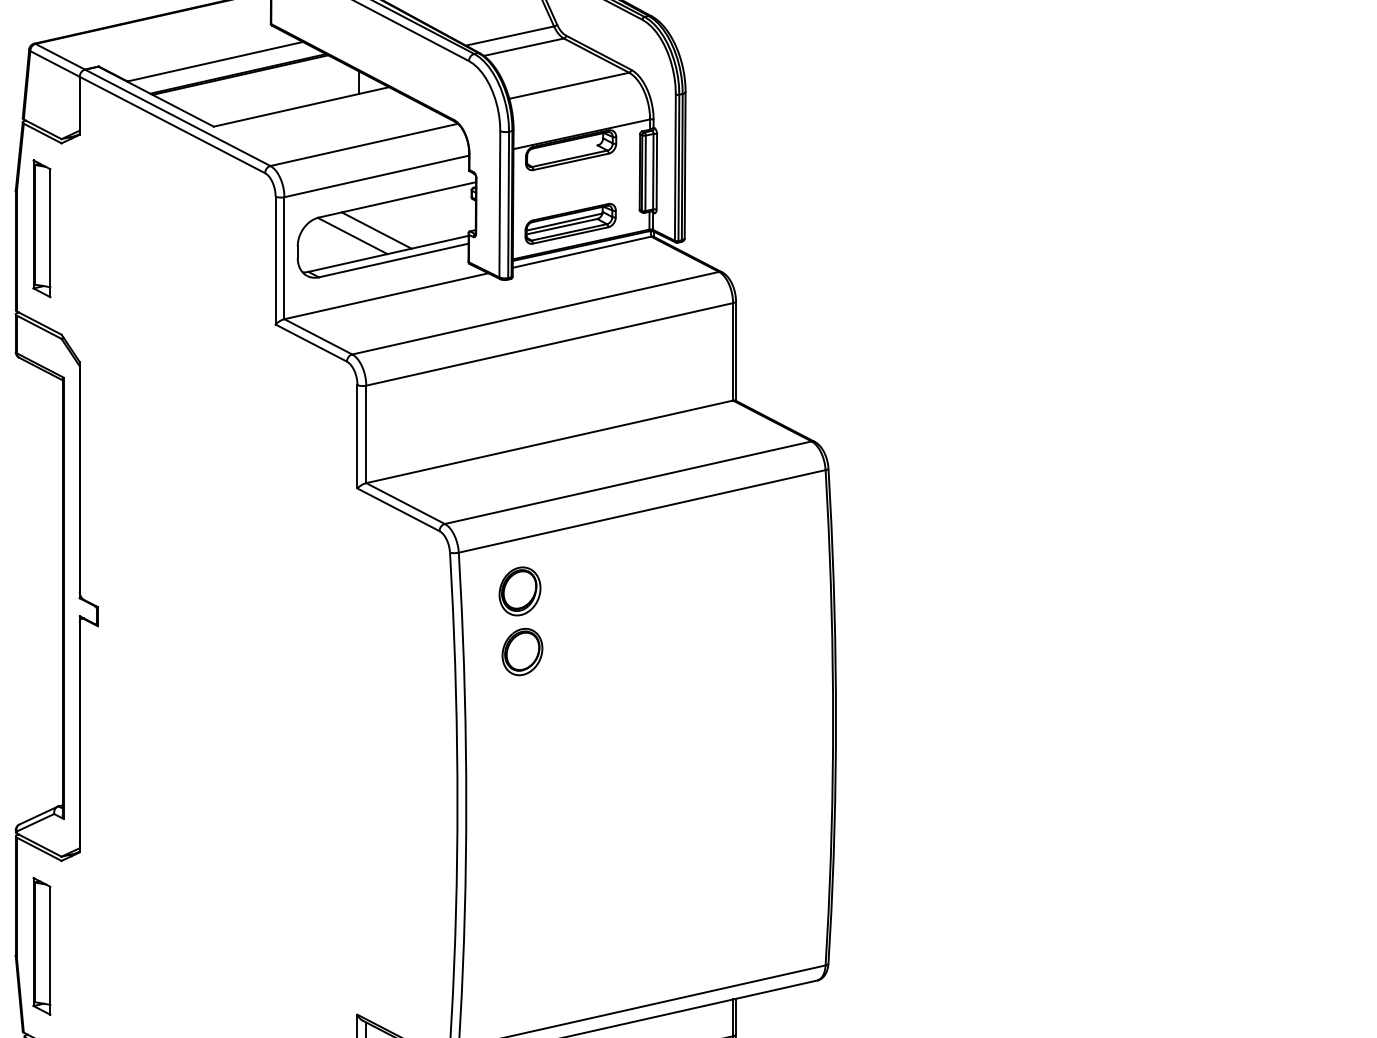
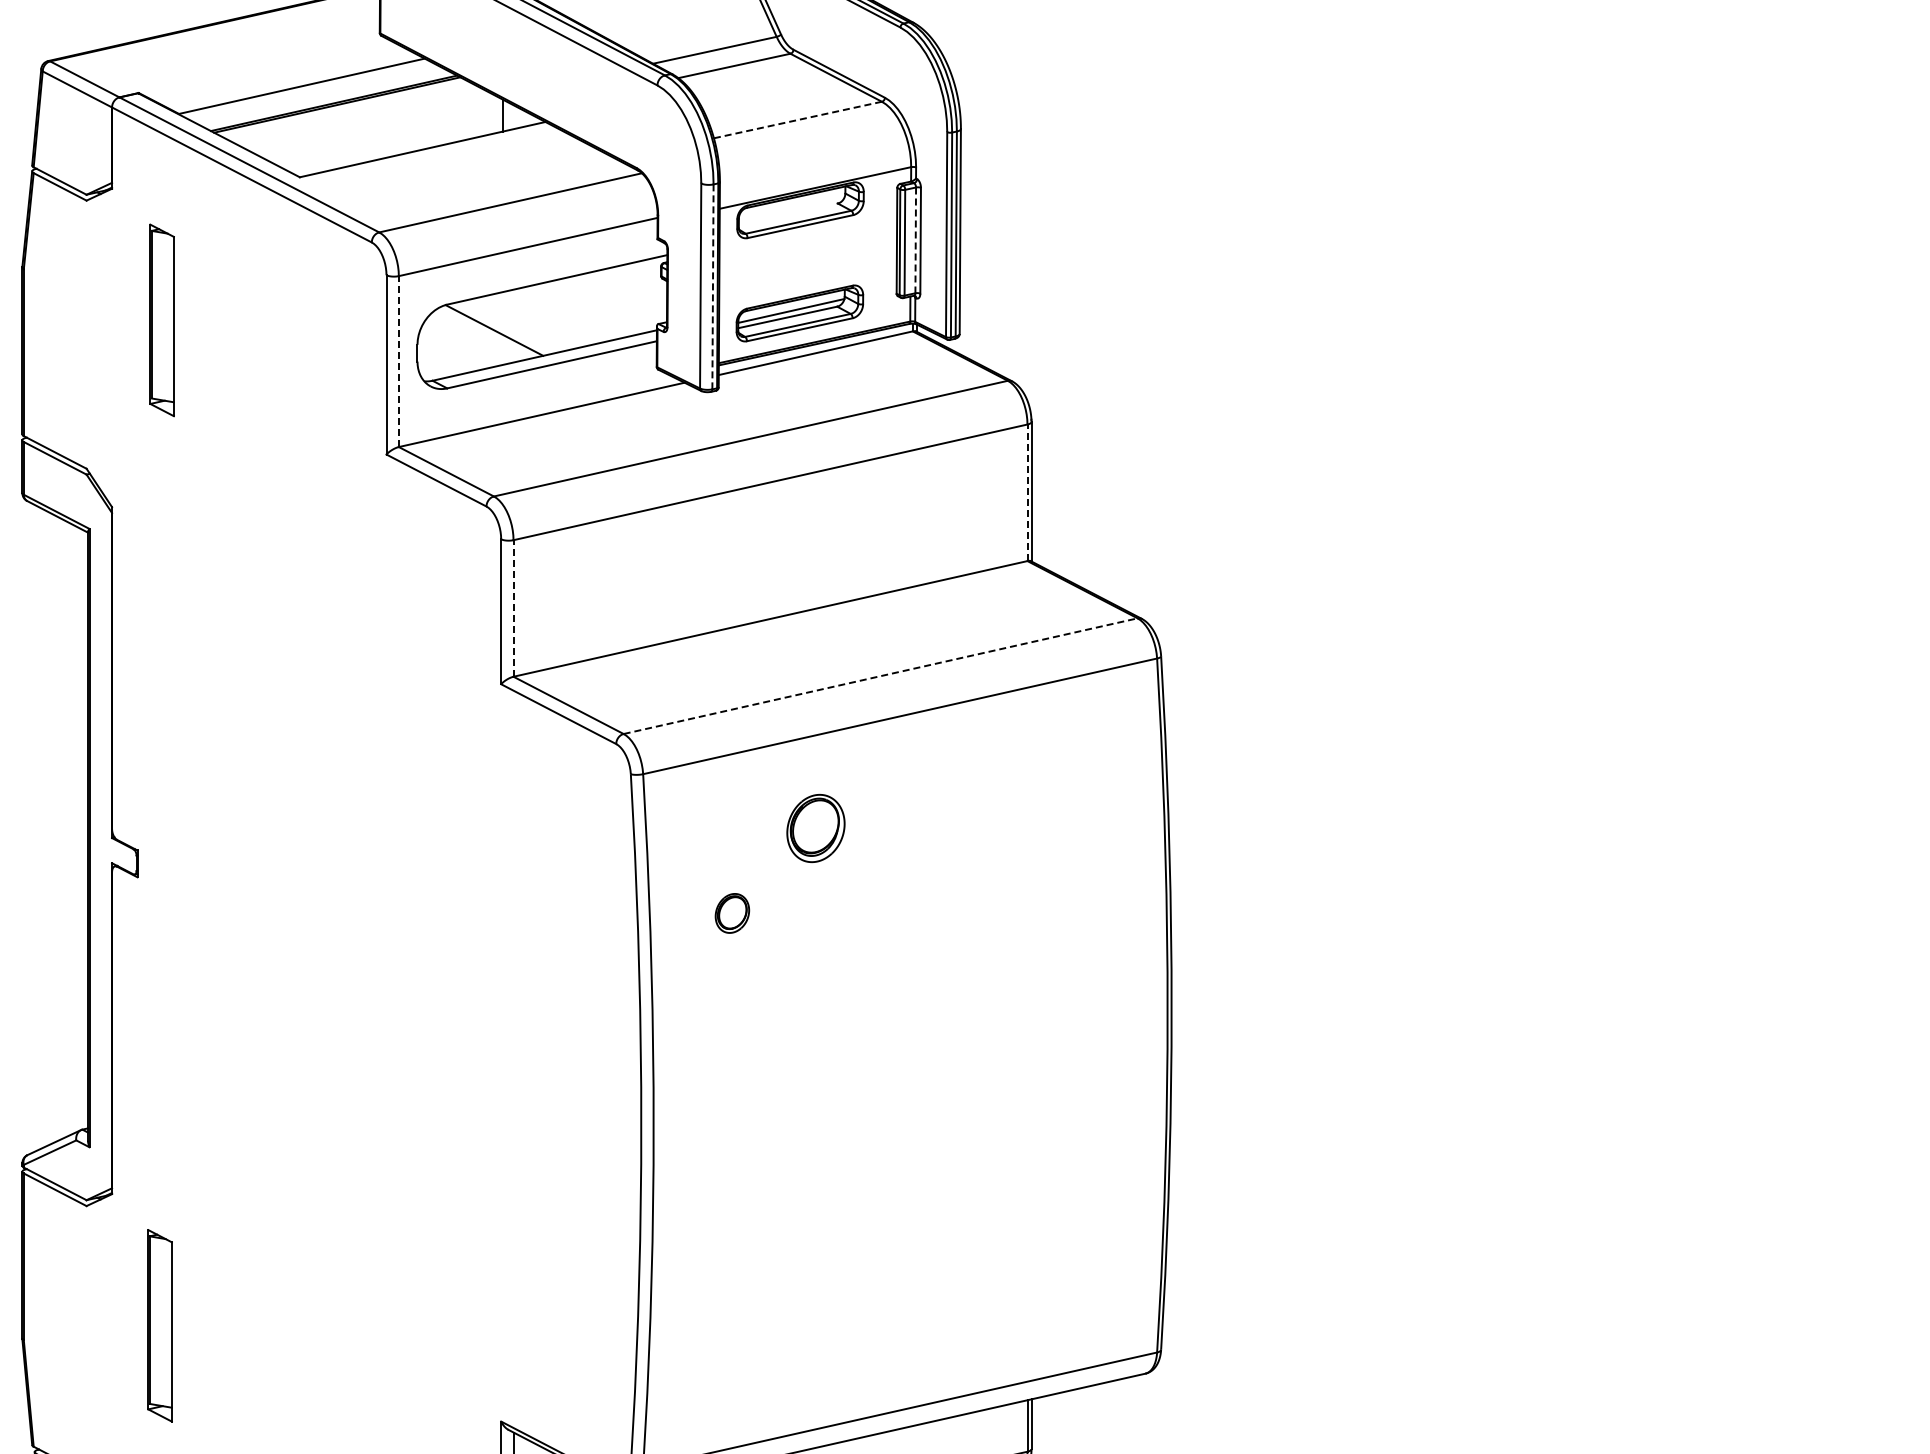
line: (568, 86) -> (797, 120), solid -> dashed
line: (653, 171) -> (915, 240), solid -> dashed
line: (508, 204) -> (712, 286), solid -> dashed
part: (41, 228) -> (161, 320), moved
line: (376, 230) -> (528, 322), removed
line: (284, 258) -> (398, 361), solid -> dashed
line: (733, 351) -> (1027, 492), solid -> dashed
line: (366, 433) -> (513, 607), solid -> dashed
line: (628, 482) -> (881, 676), solid -> dashed
part: (519, 591) -> (815, 828), moved
part: (522, 652) -> (732, 913), size x0.6
part: (41, 946) -> (159, 1325), moved

